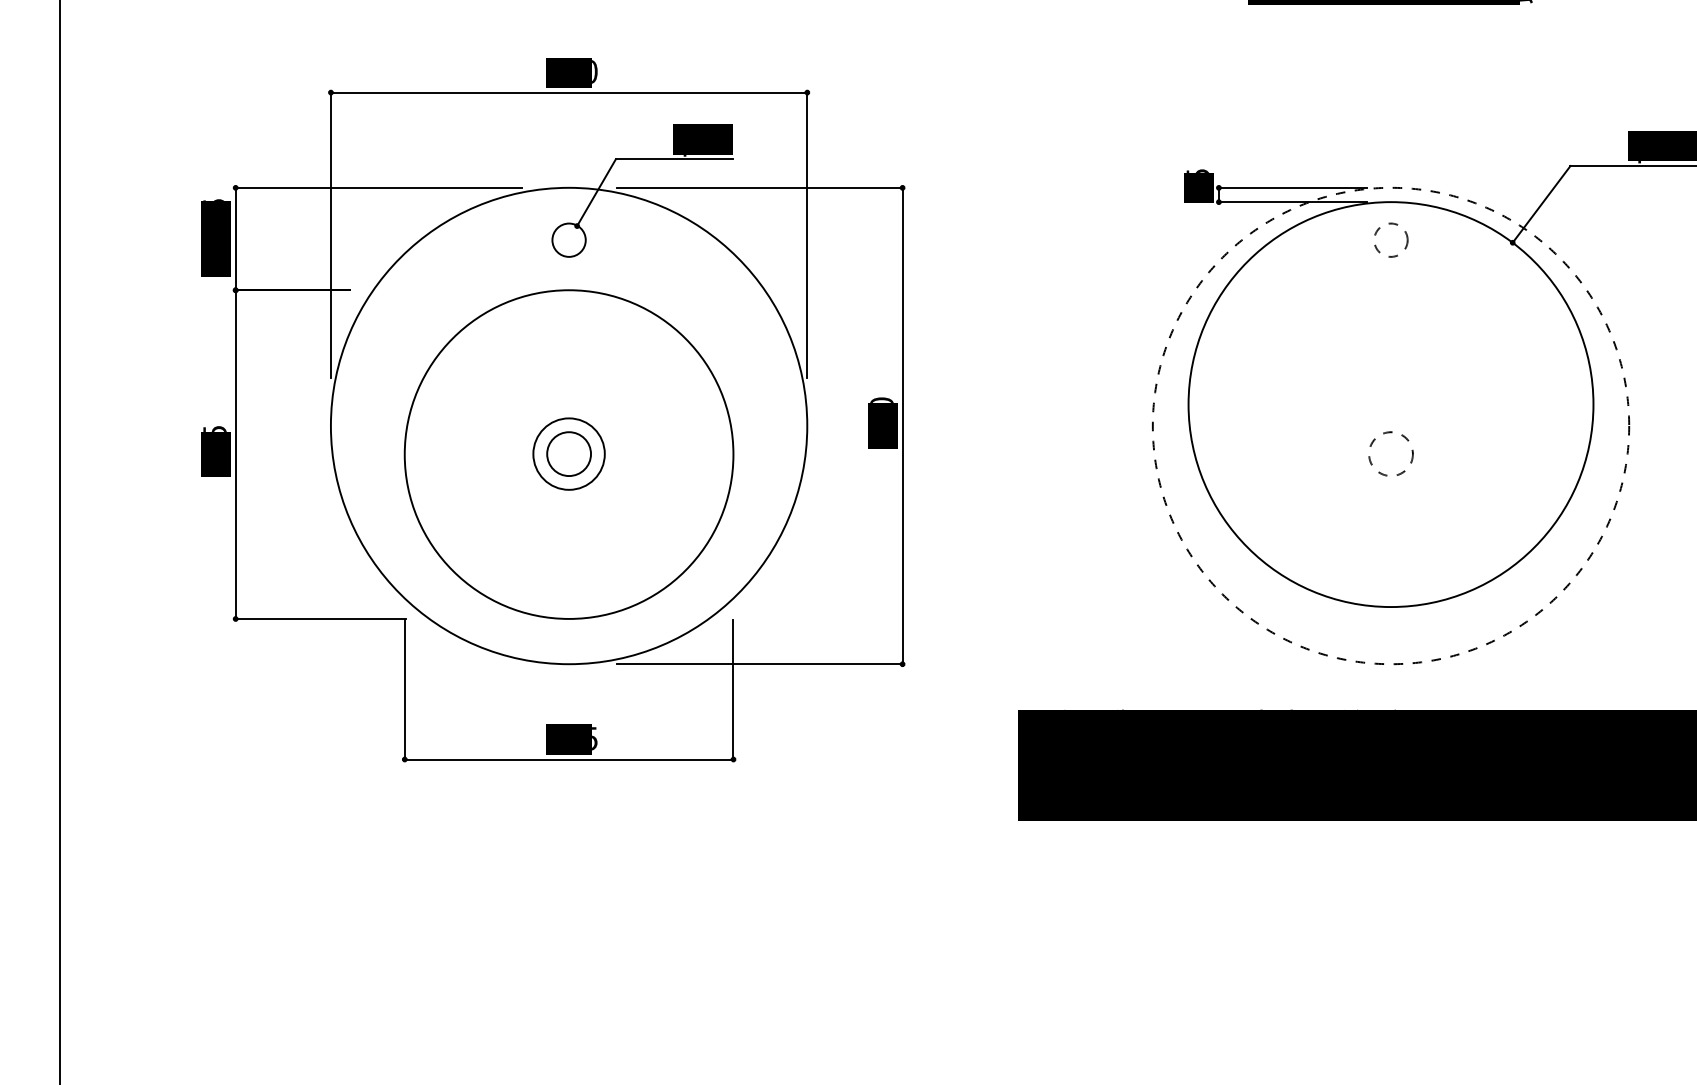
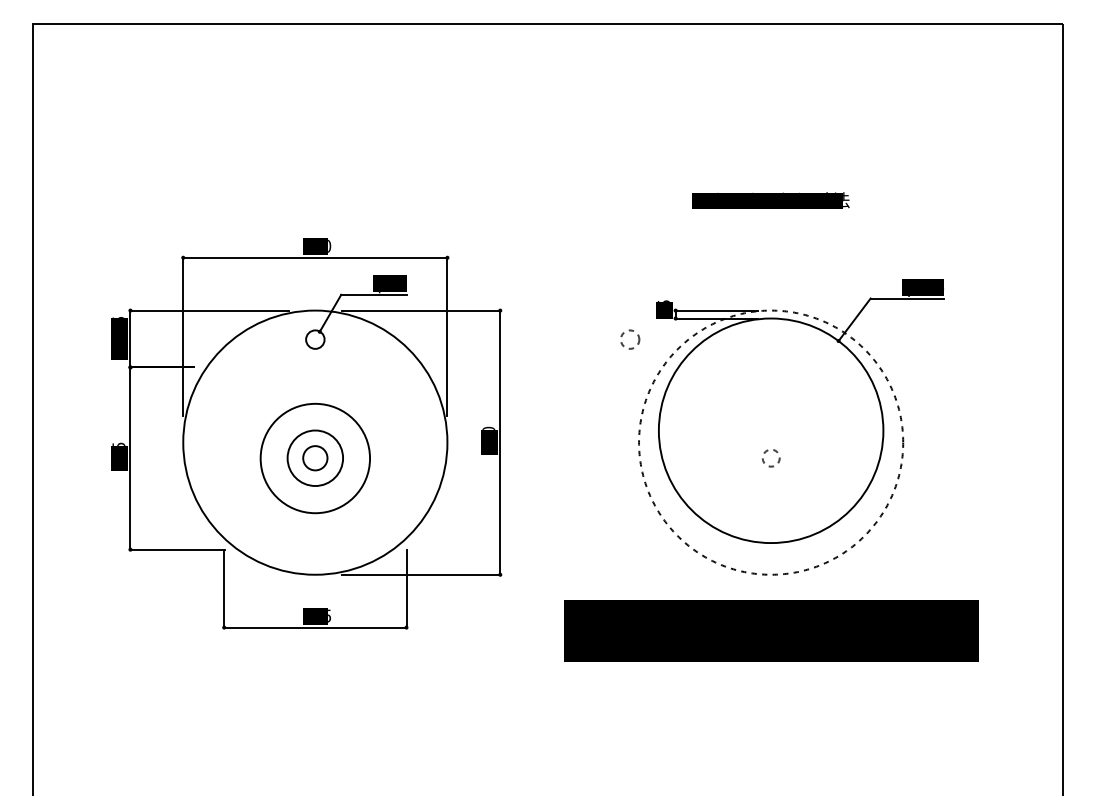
circle: (1391, 239) -> (630, 339), moved
circle: (1391, 452) -> (771, 457), size x0.7
circle: (569, 454) -> (315, 458), size x0.6
circle: (569, 454) -> (315, 458), size x1.4

